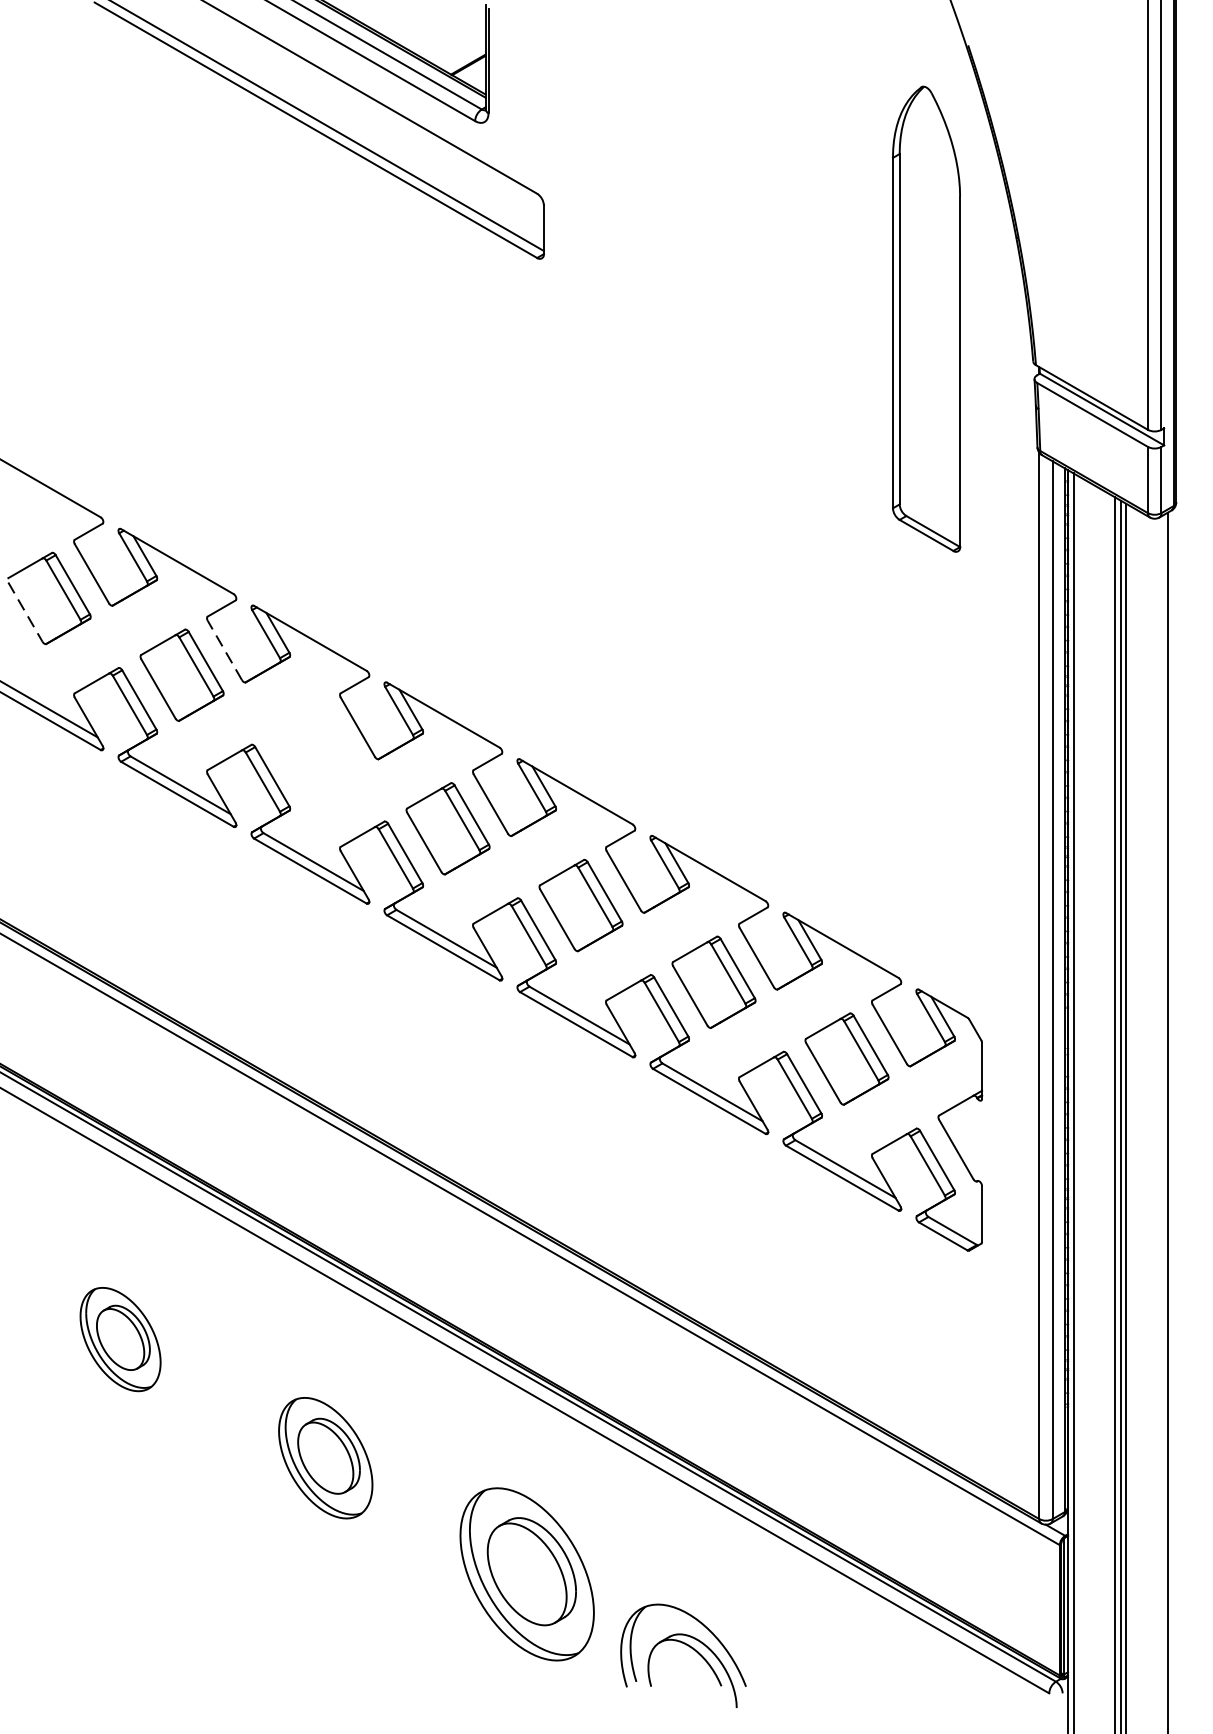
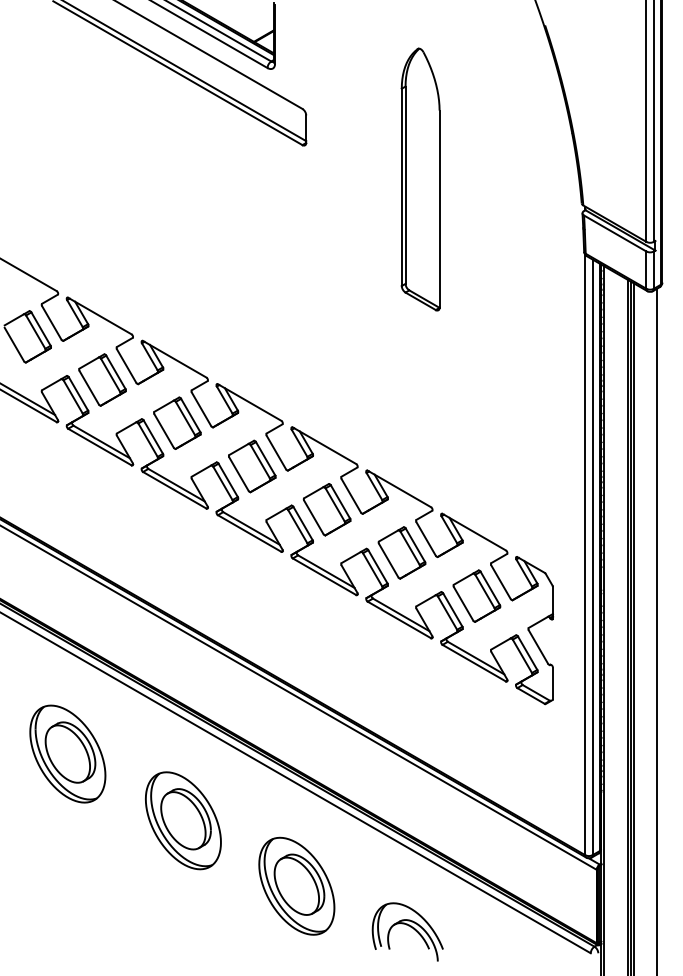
part: (926, 319) -> (420, 179), moved
line: (25, 612) -> (14, 344), dashed -> solid
line: (224, 649) -> (126, 365), dashed -> solid
part: (315, 750) -> (177, 422), added
part: (119, 1338) -> (67, 753), size x1.67
part: (325, 1457) -> (183, 820), size x1.43
part: (682, 1654) -> (407, 931), moved

